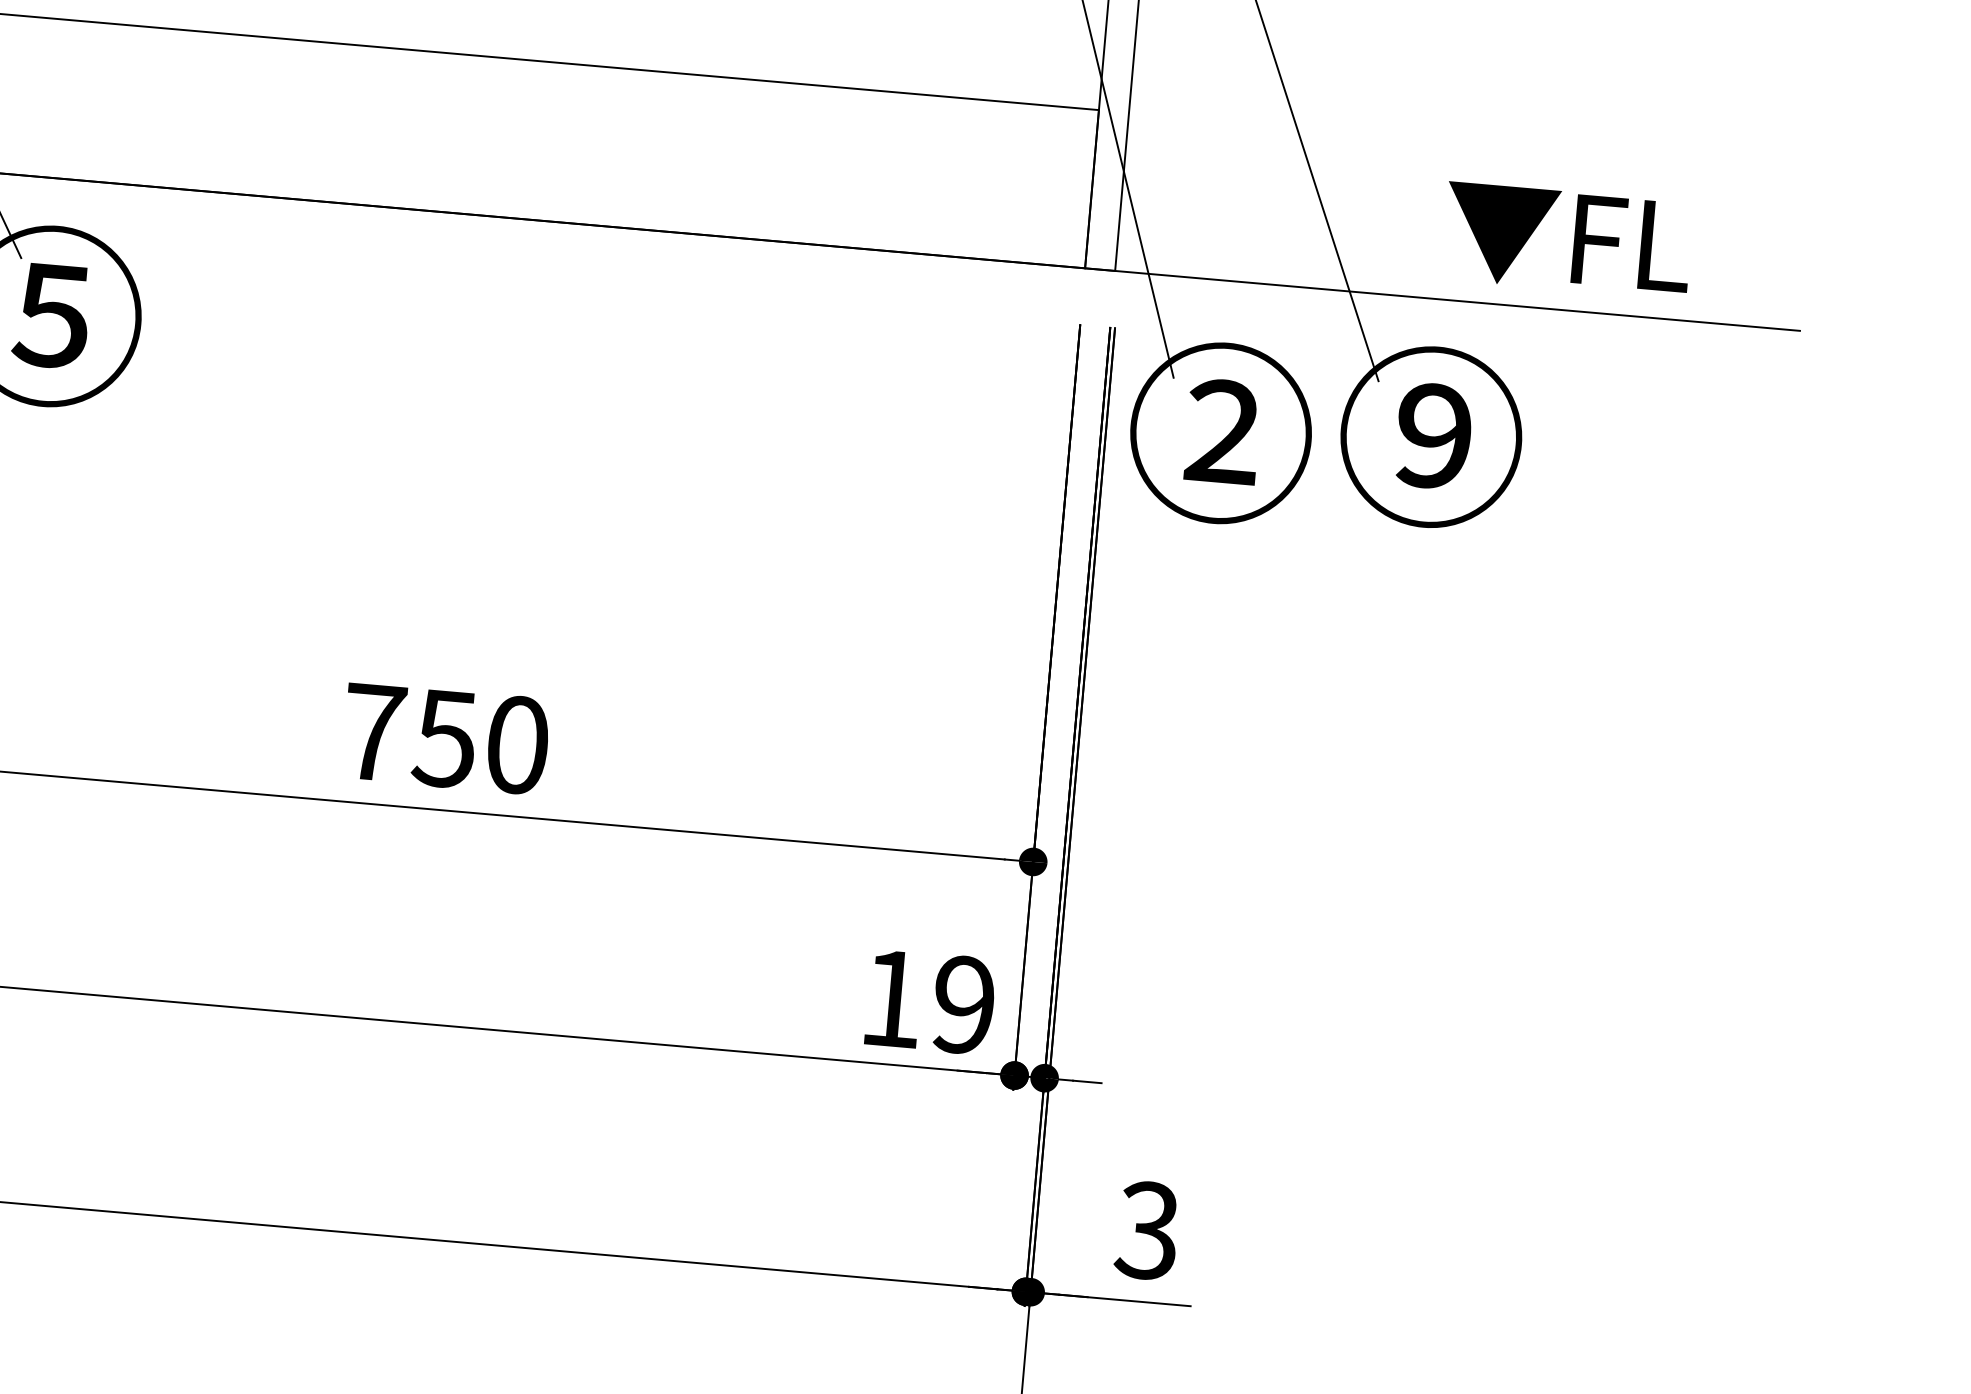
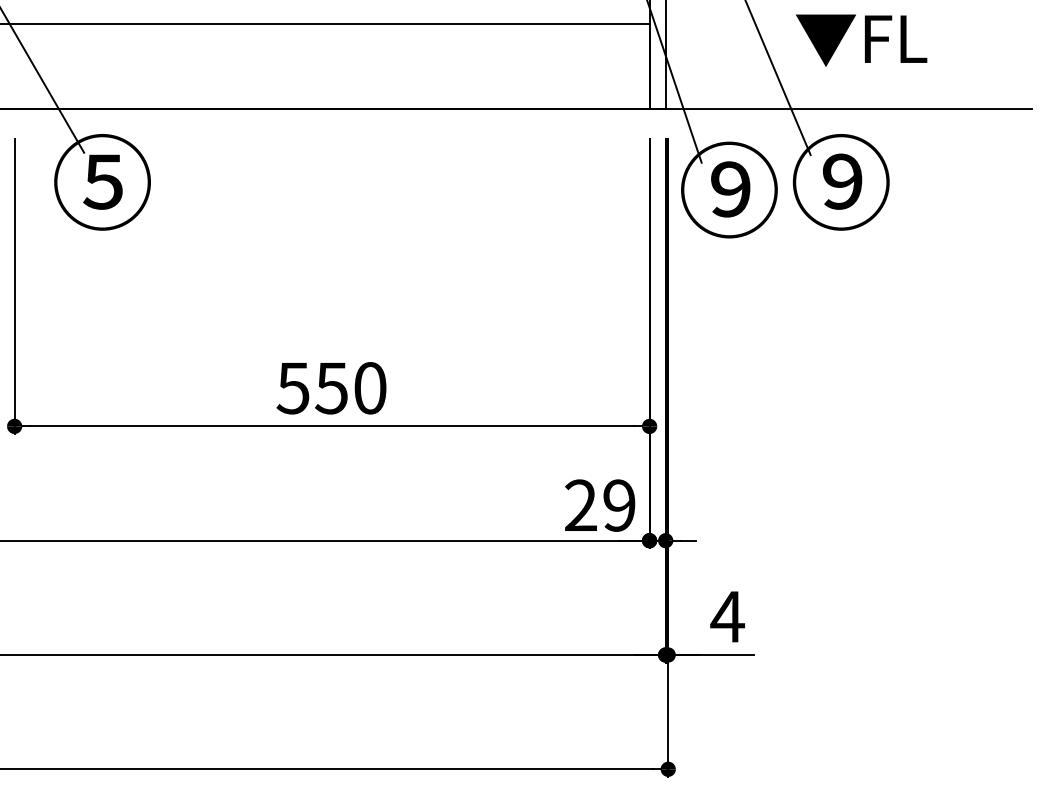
text: (1567, 240) -> (861, 40), moved
text: (1223, 432) -> (730, 189), ② -> ⑨
text: (372, 732) -> (292, 388), 750 -> 550
text: (891, 996) -> (580, 504), 19 -> 29
text: (1147, 1229) -> (727, 616), 3 -> 4

